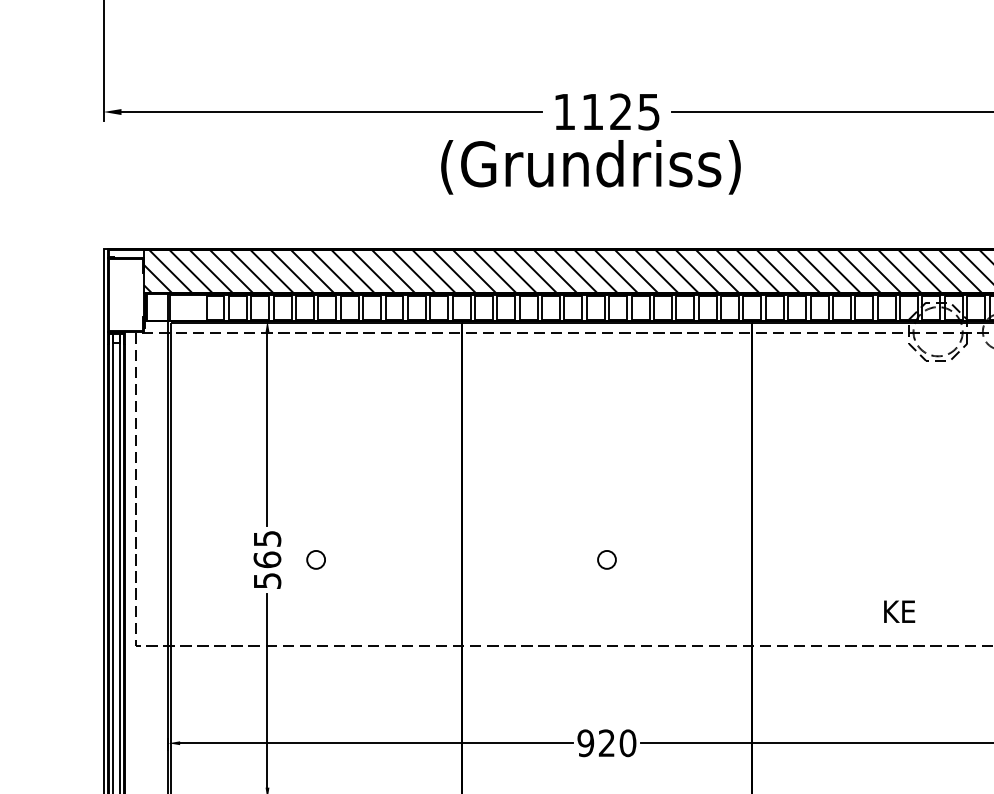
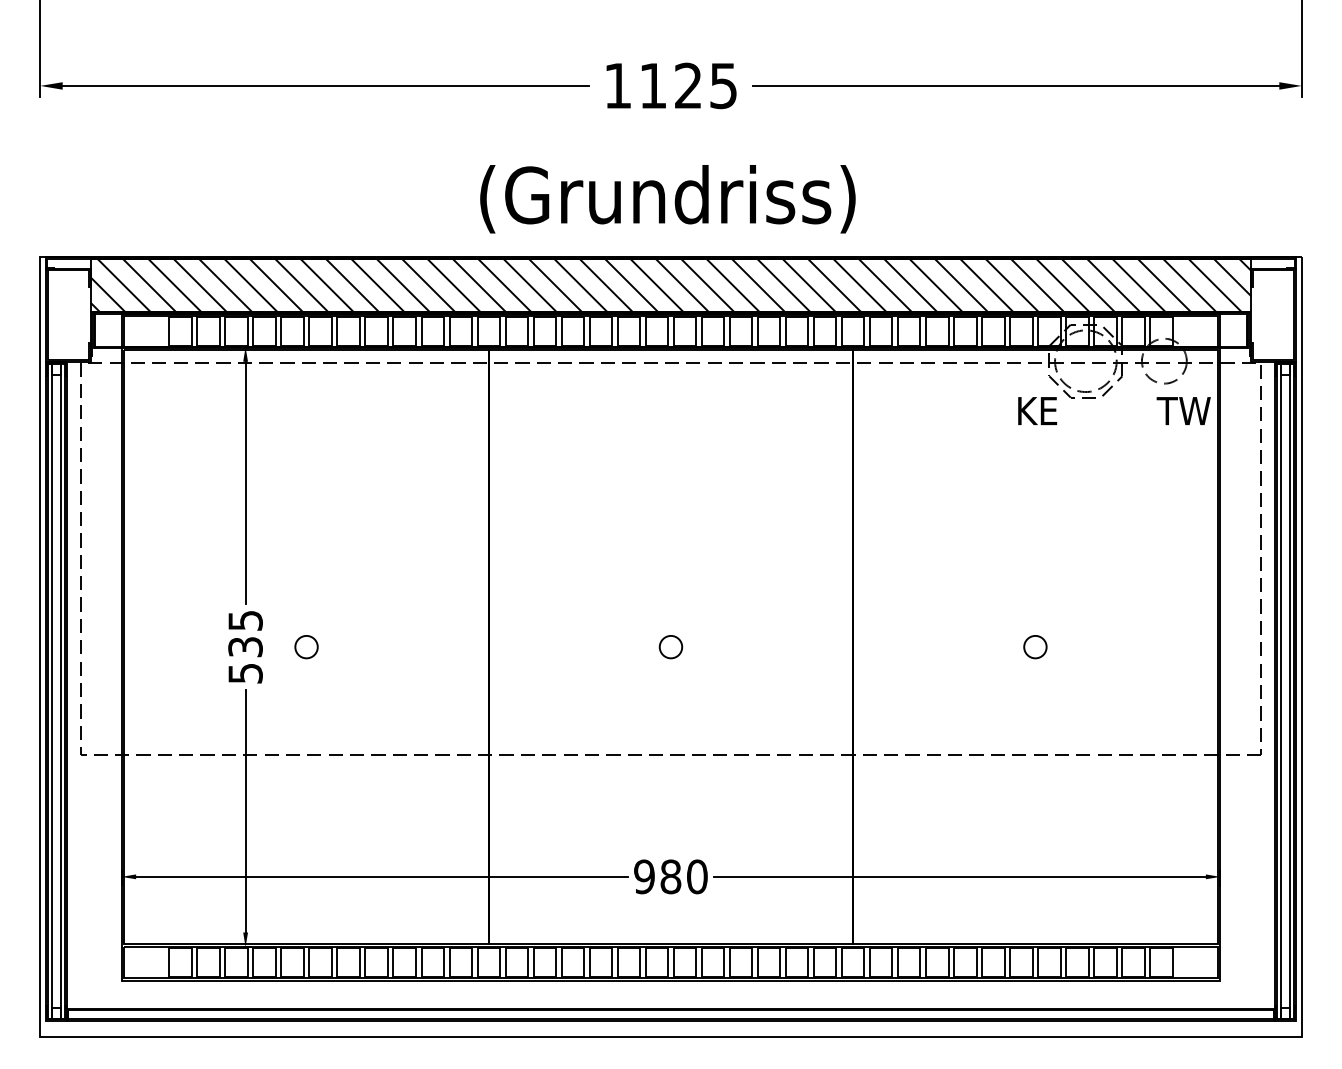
text: (590, 167) -> (667, 199), moved
text: (267, 559) -> (245, 646), 565 -> 535
circle: (897, 560) -> (1035, 647), added
text: (899, 611) -> (1037, 410), moved
text: (606, 742) -> (670, 876), 920 -> 980

